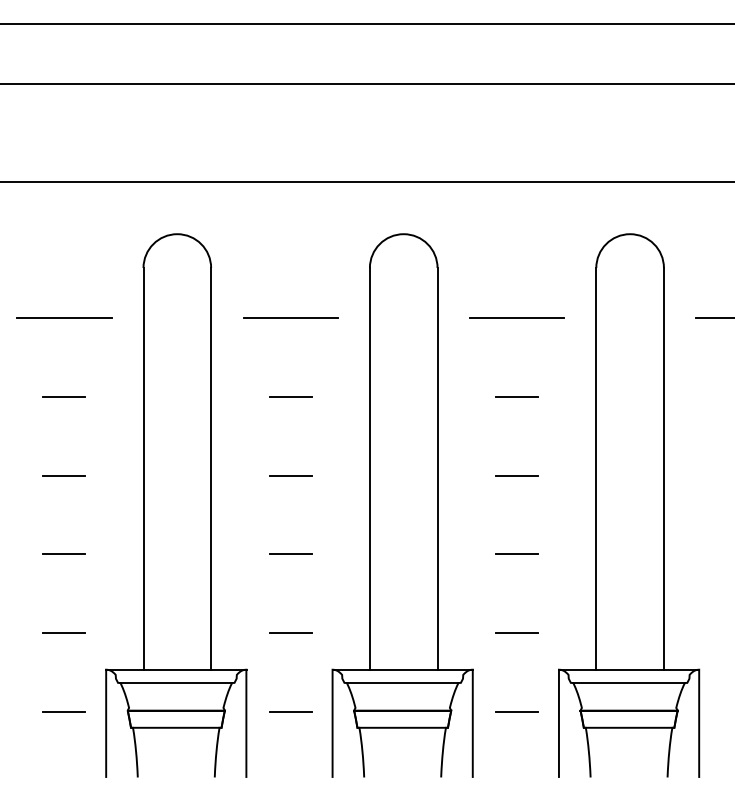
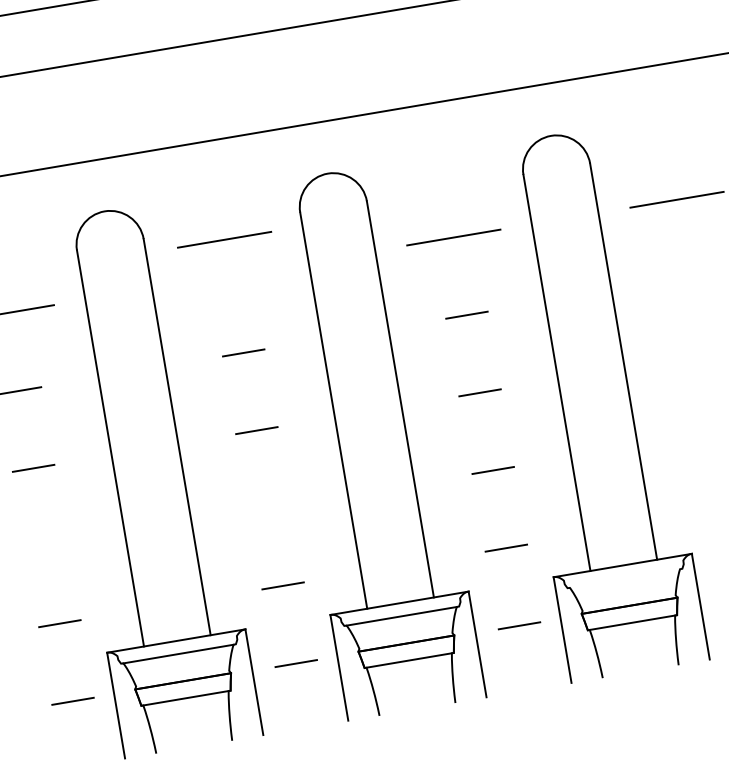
line: (290, 317) -> (224, 239), moved
line: (64, 554) -> (46, 546), removed
line: (290, 554) -> (269, 508), removed
line: (628, 682) -> (624, 578), removed

